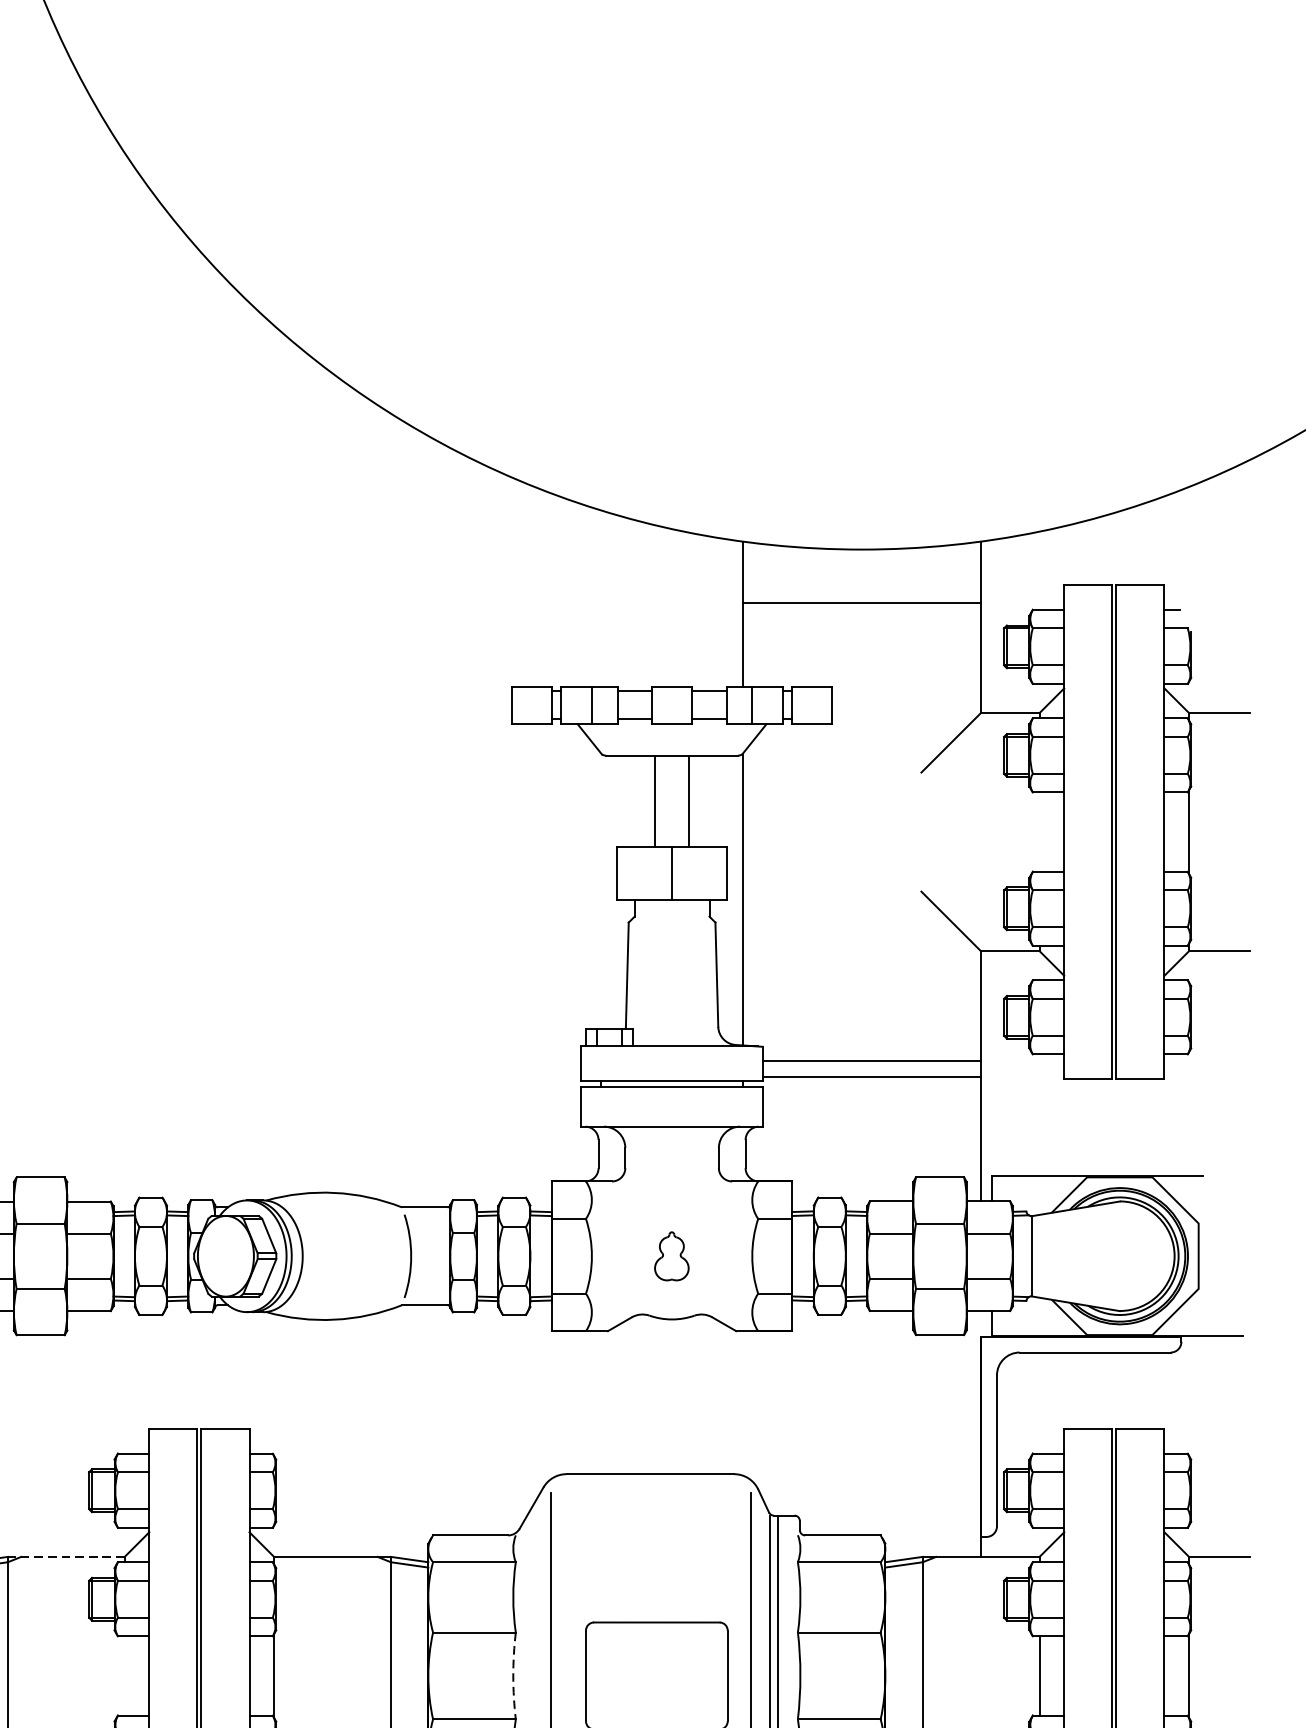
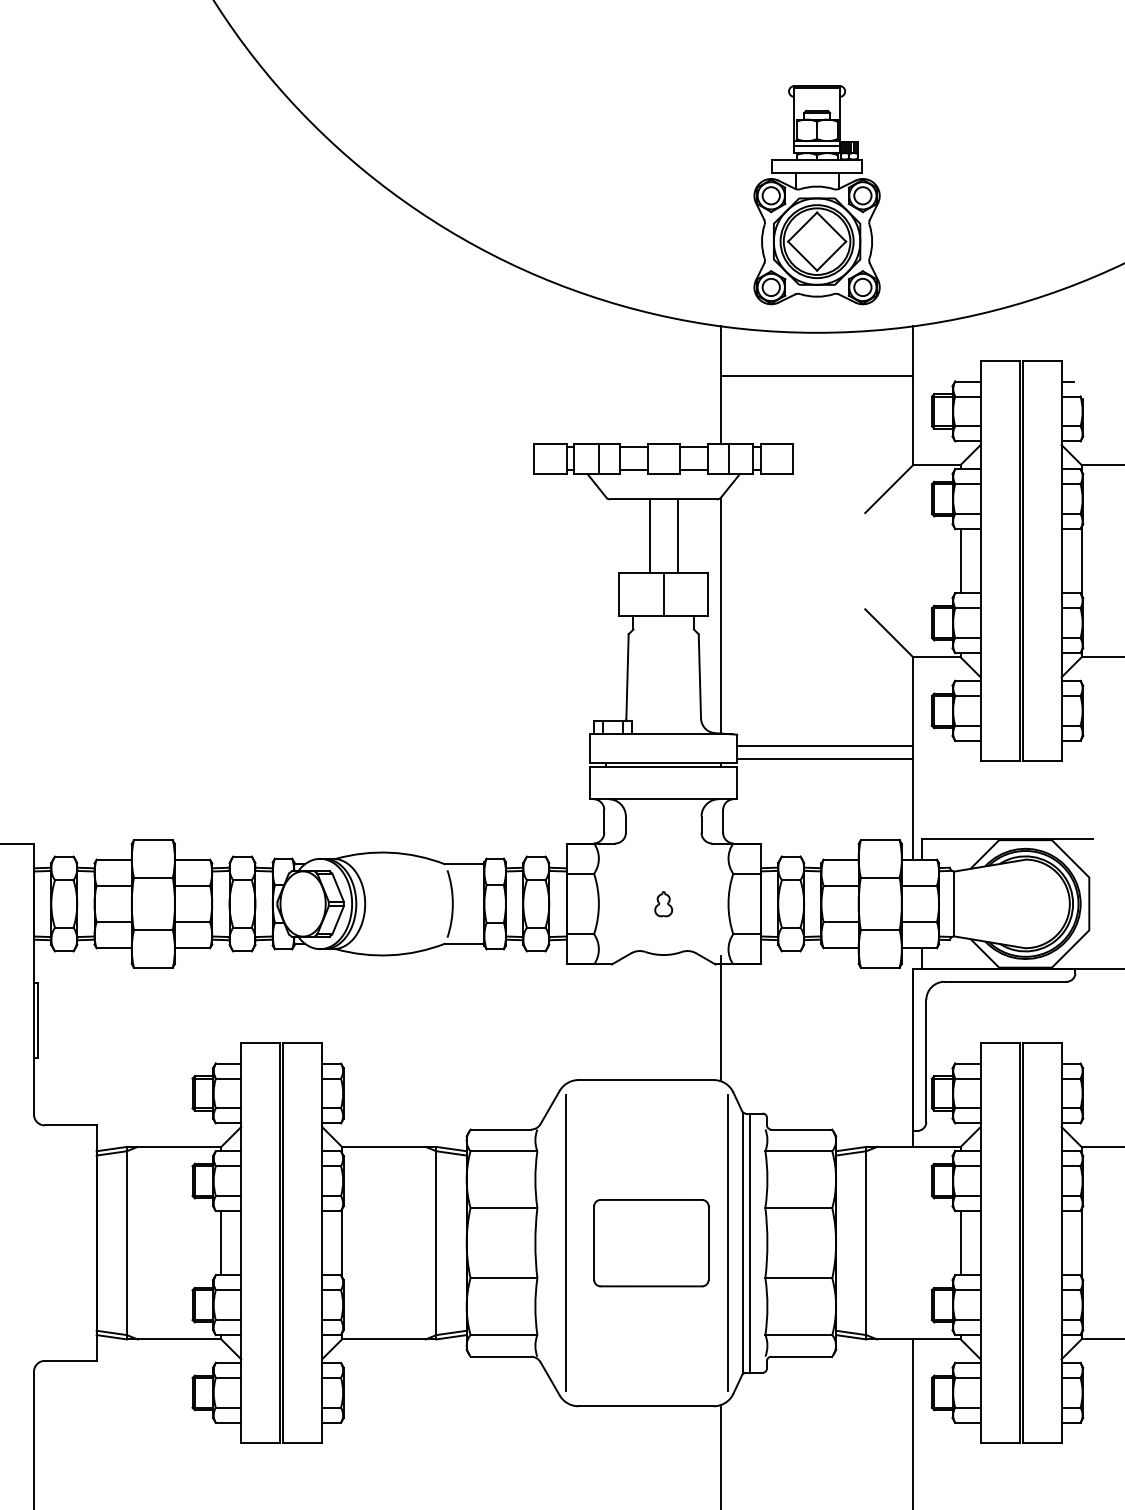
part: (861, 379) -> (816, 195), added
line: (1039, 832) -> (960, 561), added
part: (671, 1256) -> (663, 904), size x0.62
line: (742, 1397) -> (720, 1018), added
line: (65, 1556) -> (173, 1146), dashed -> solid
line: (124, 1676) -> (221, 1243), added
arc: (513, 1676) -> (535, 1243), dashed -> solid

